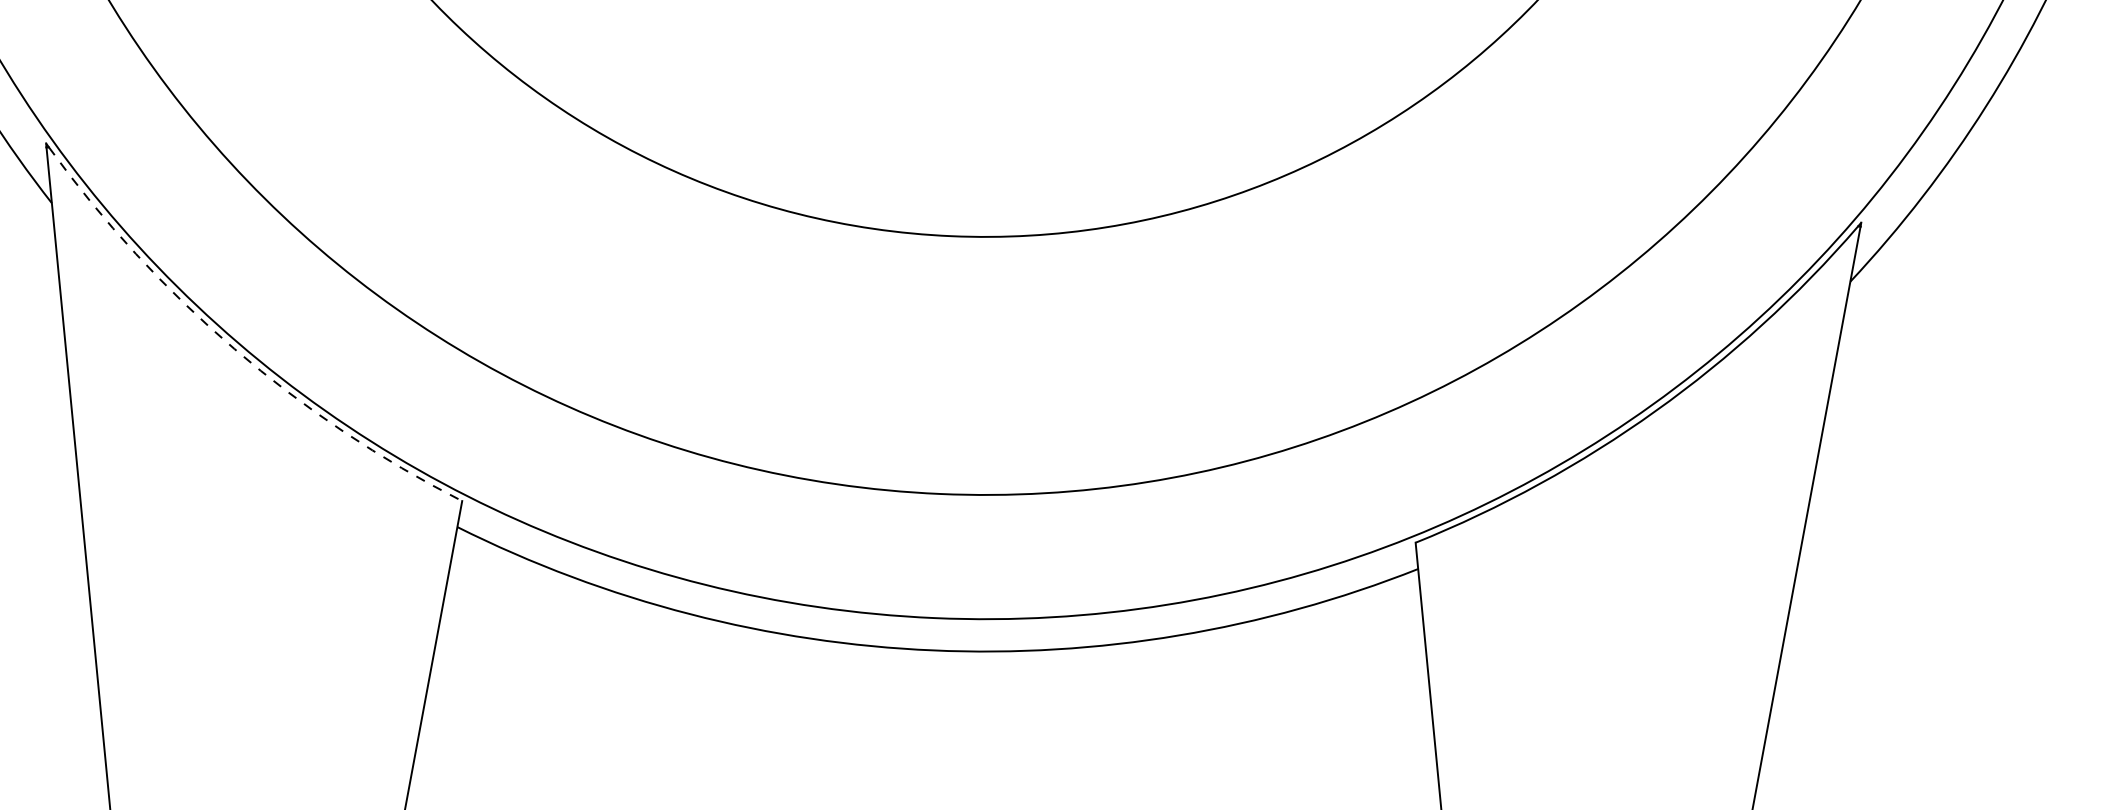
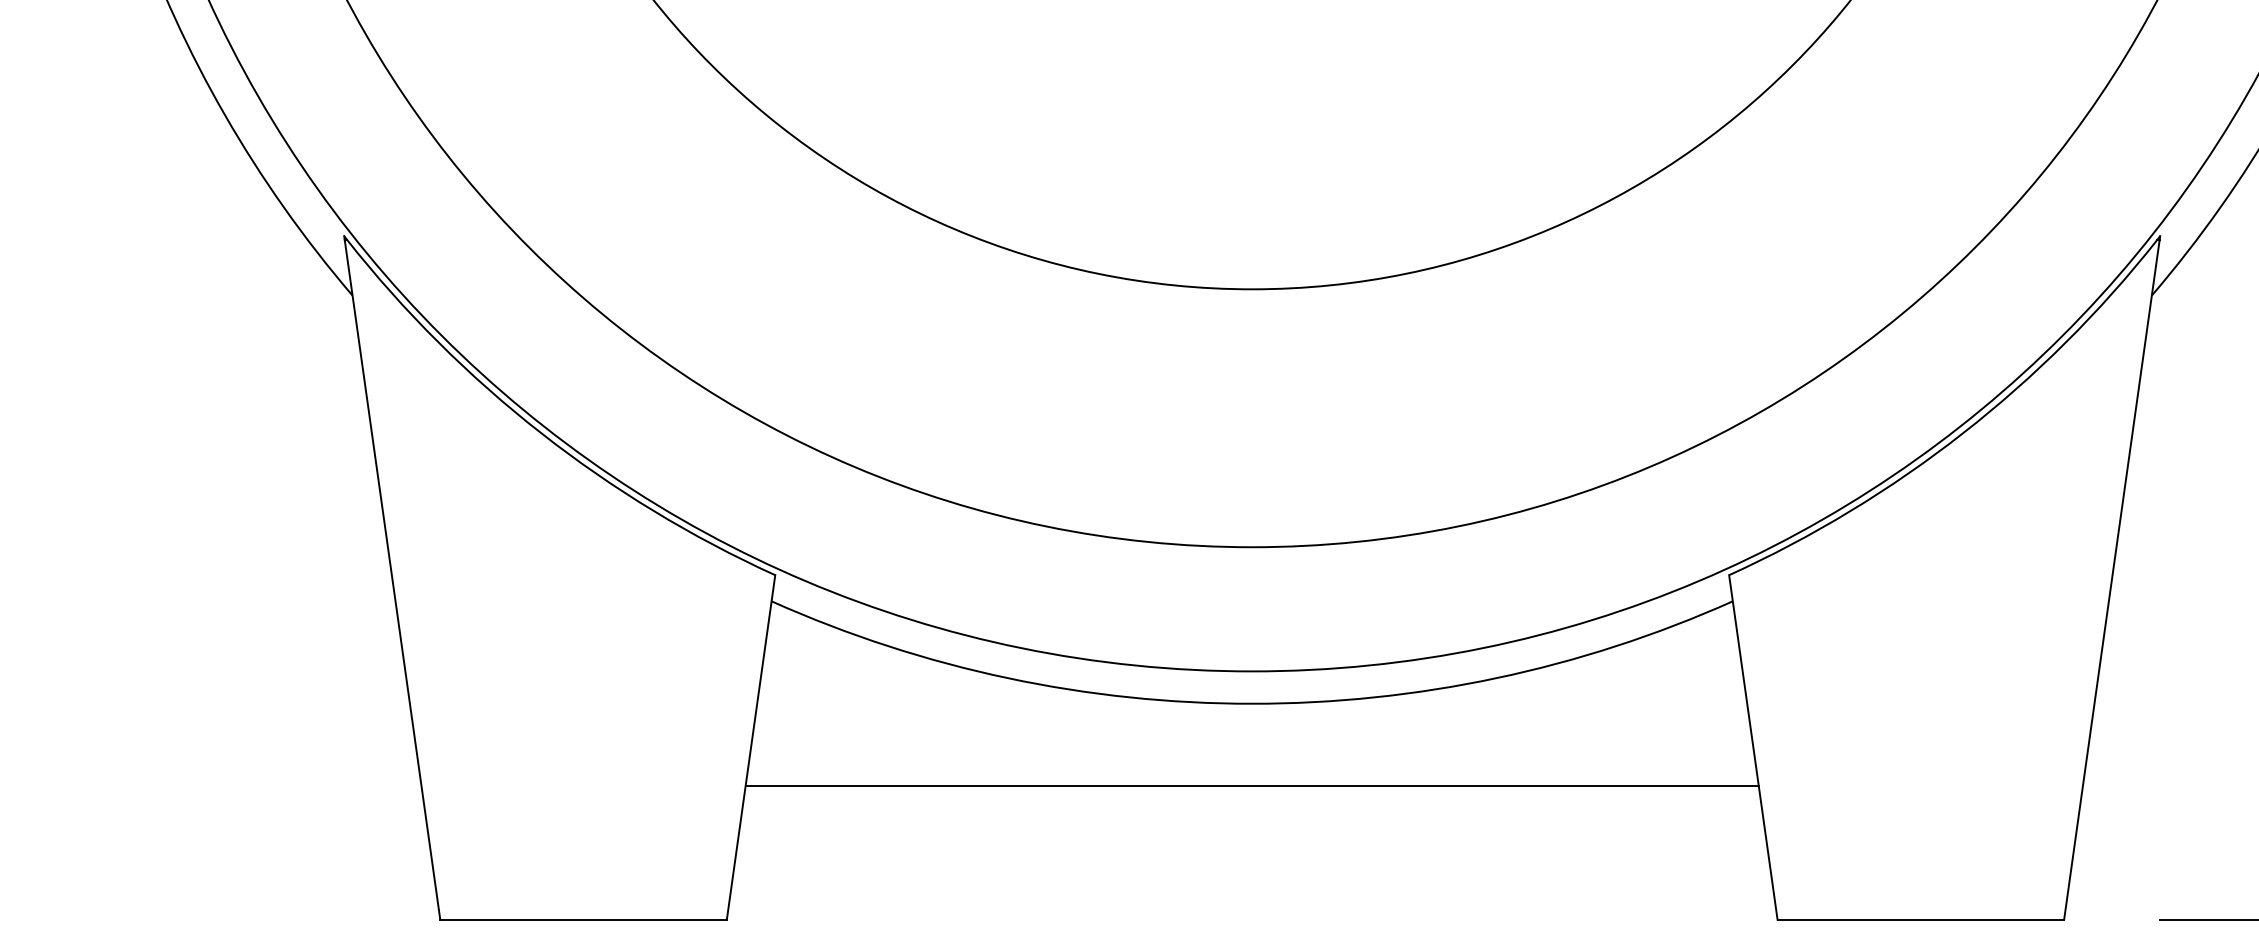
arc: (234, 349) -> (541, 433), dashed -> solid
line: (928, 733) -> (1251, 786), added

